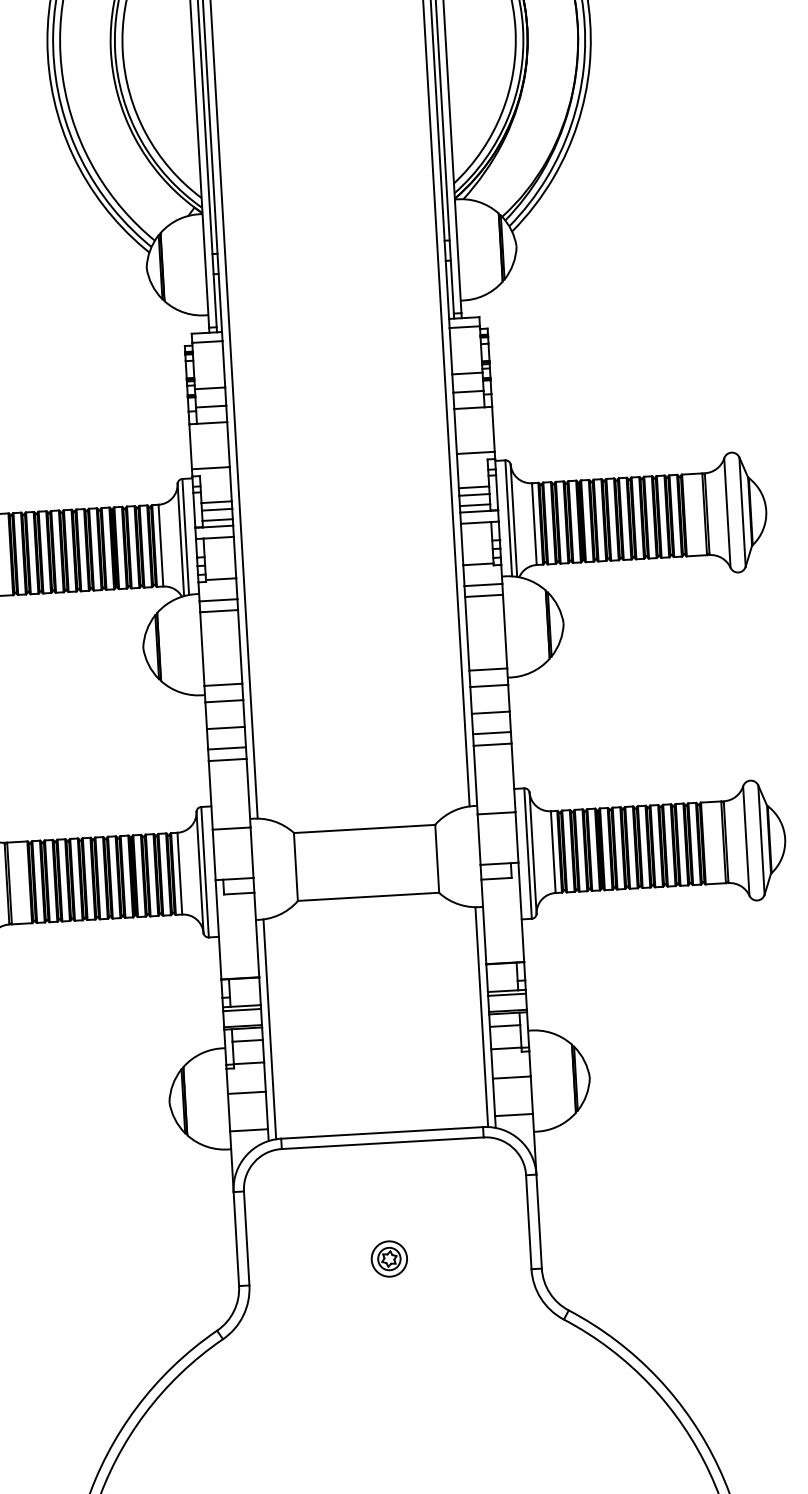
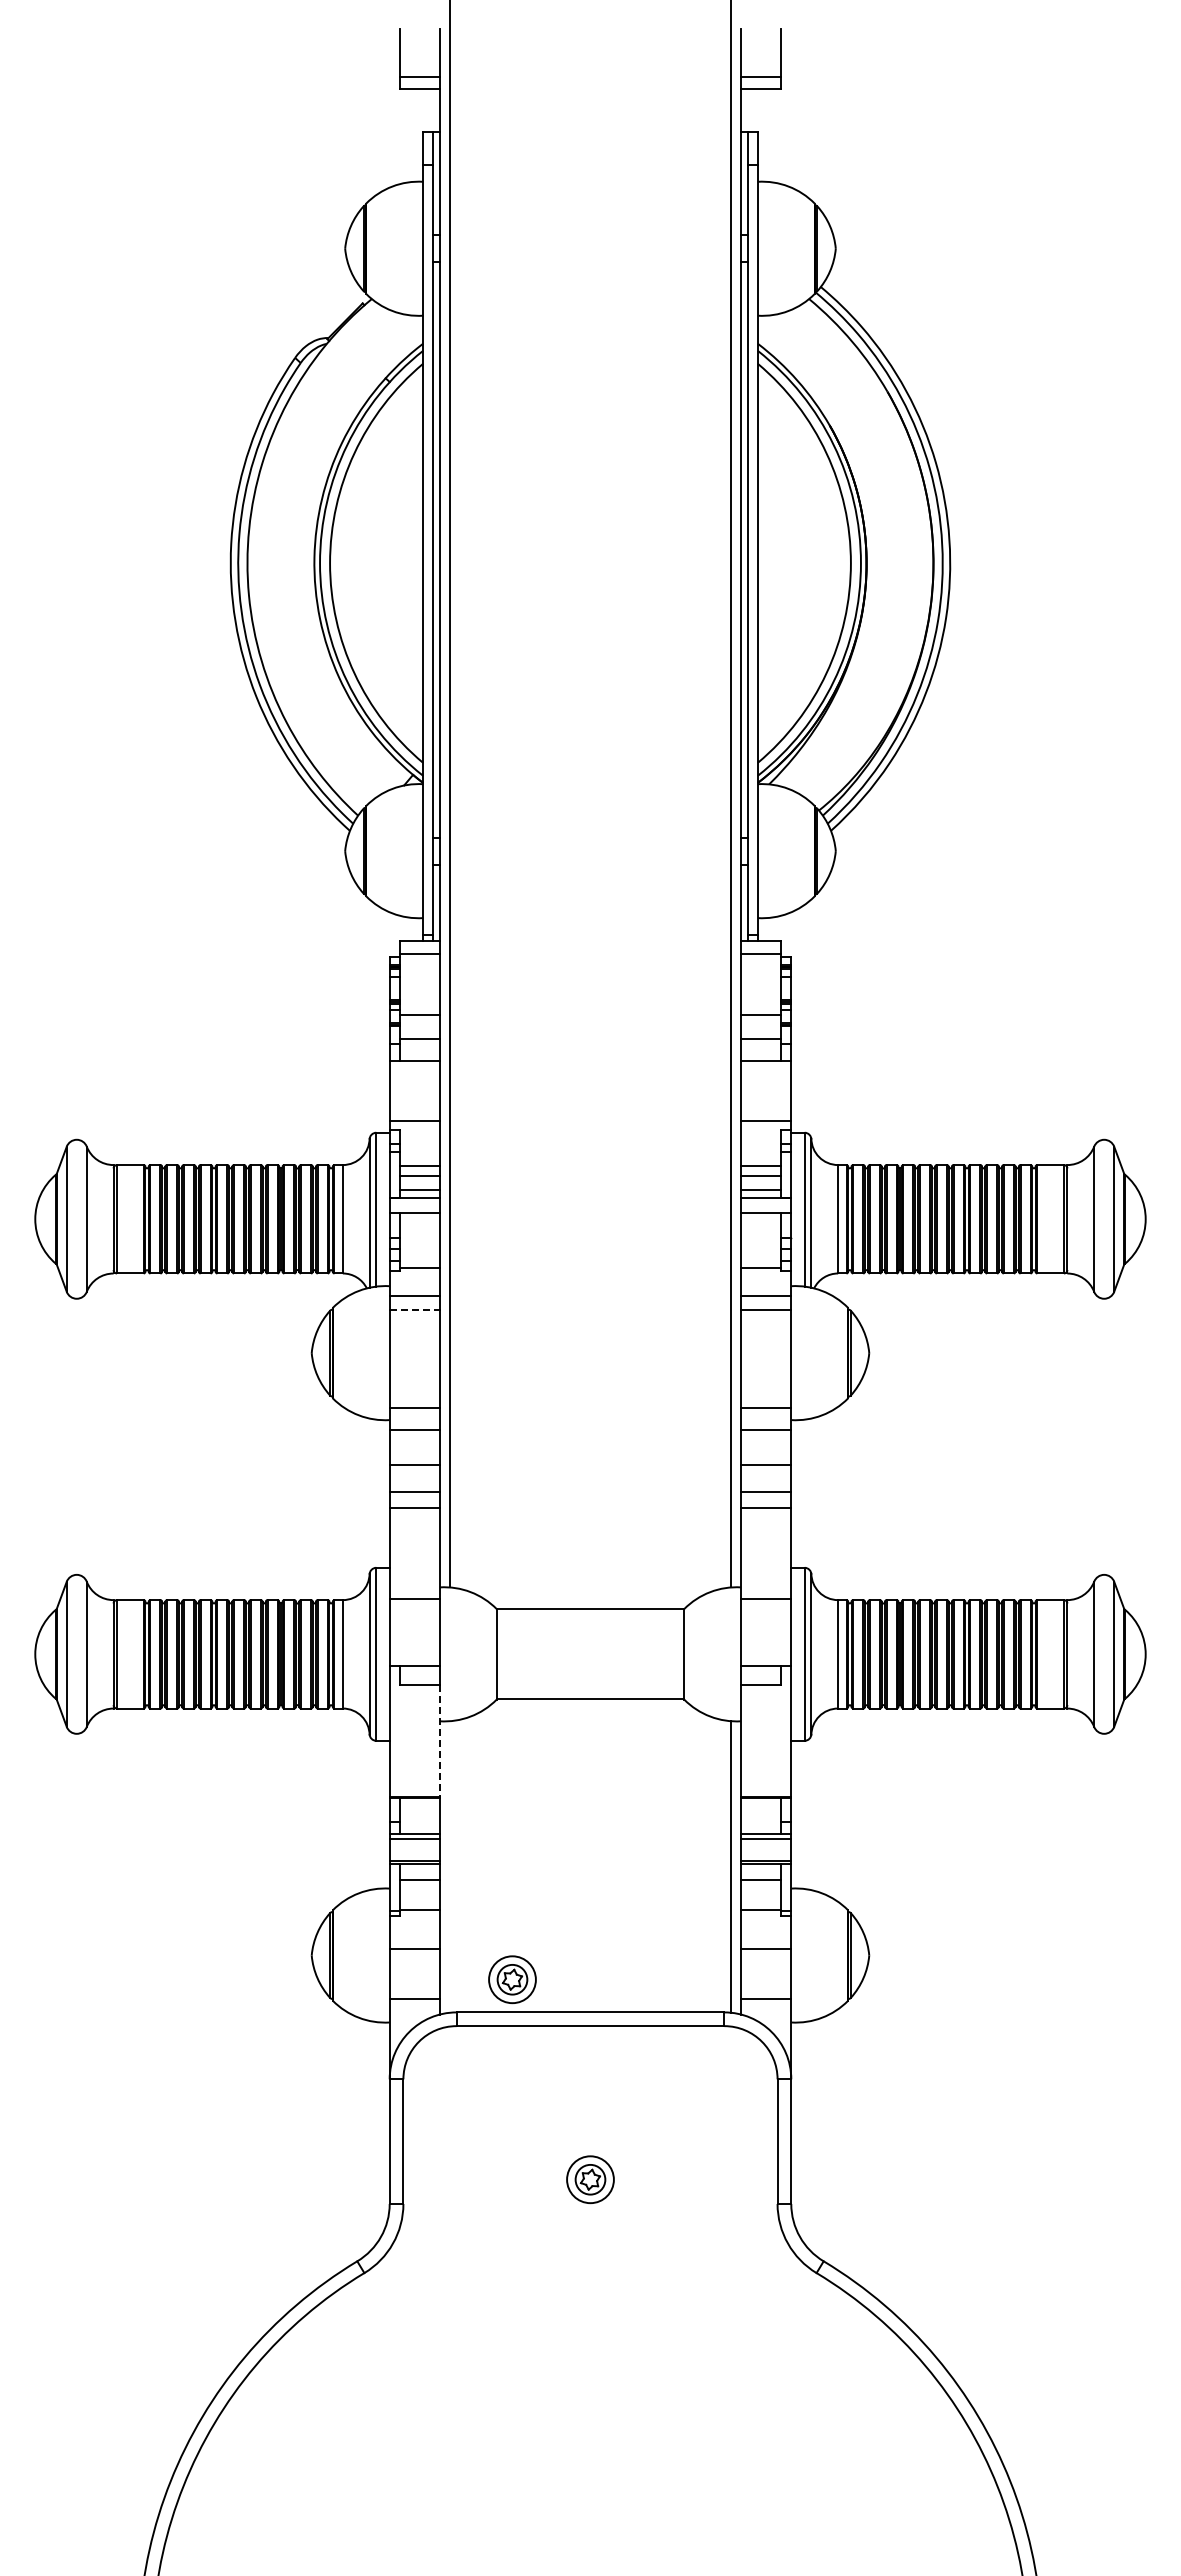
line: (219, 611) -> (415, 1310), solid -> dashed
line: (256, 935) -> (439, 1741), solid -> dashed
line: (269, 1029) -> (449, 1866), removed
part: (321, 1111) -> (512, 1979), added

